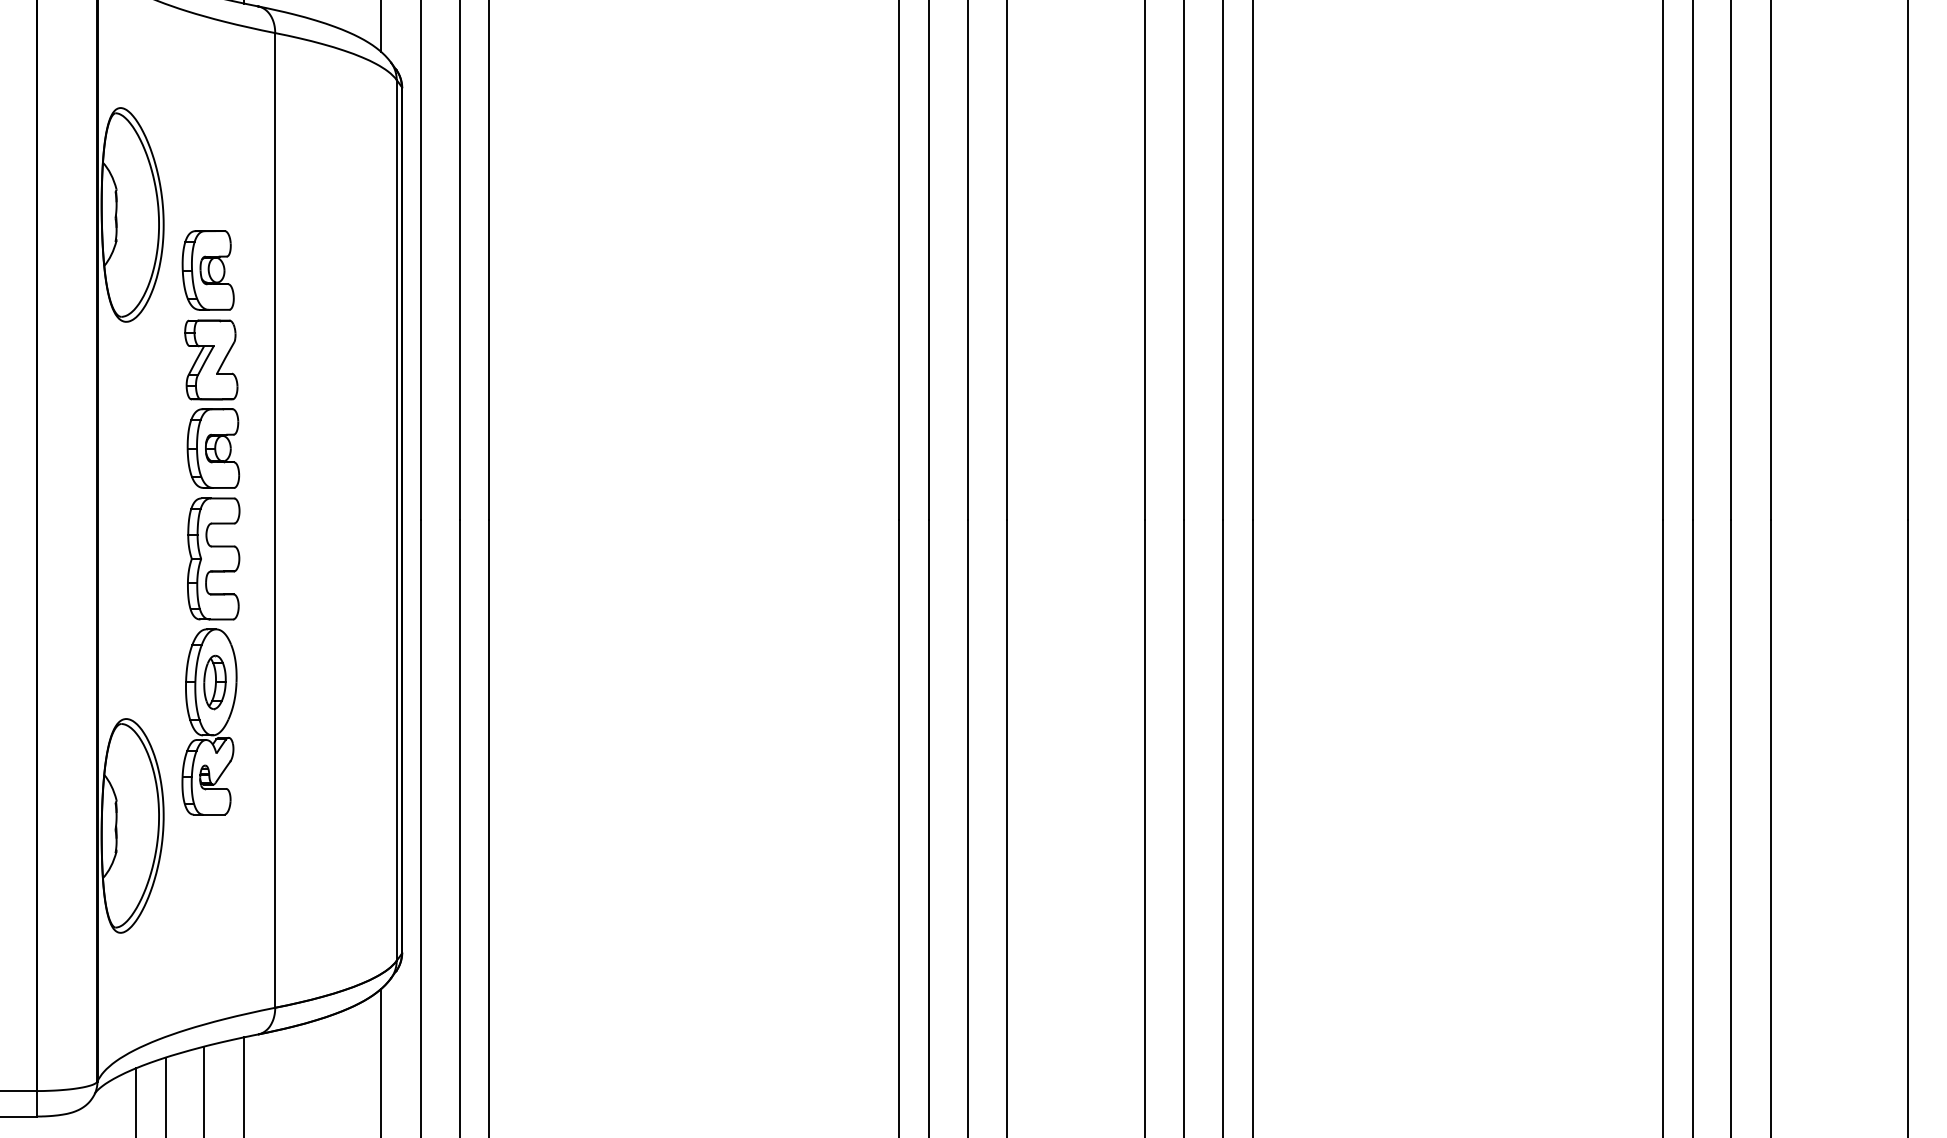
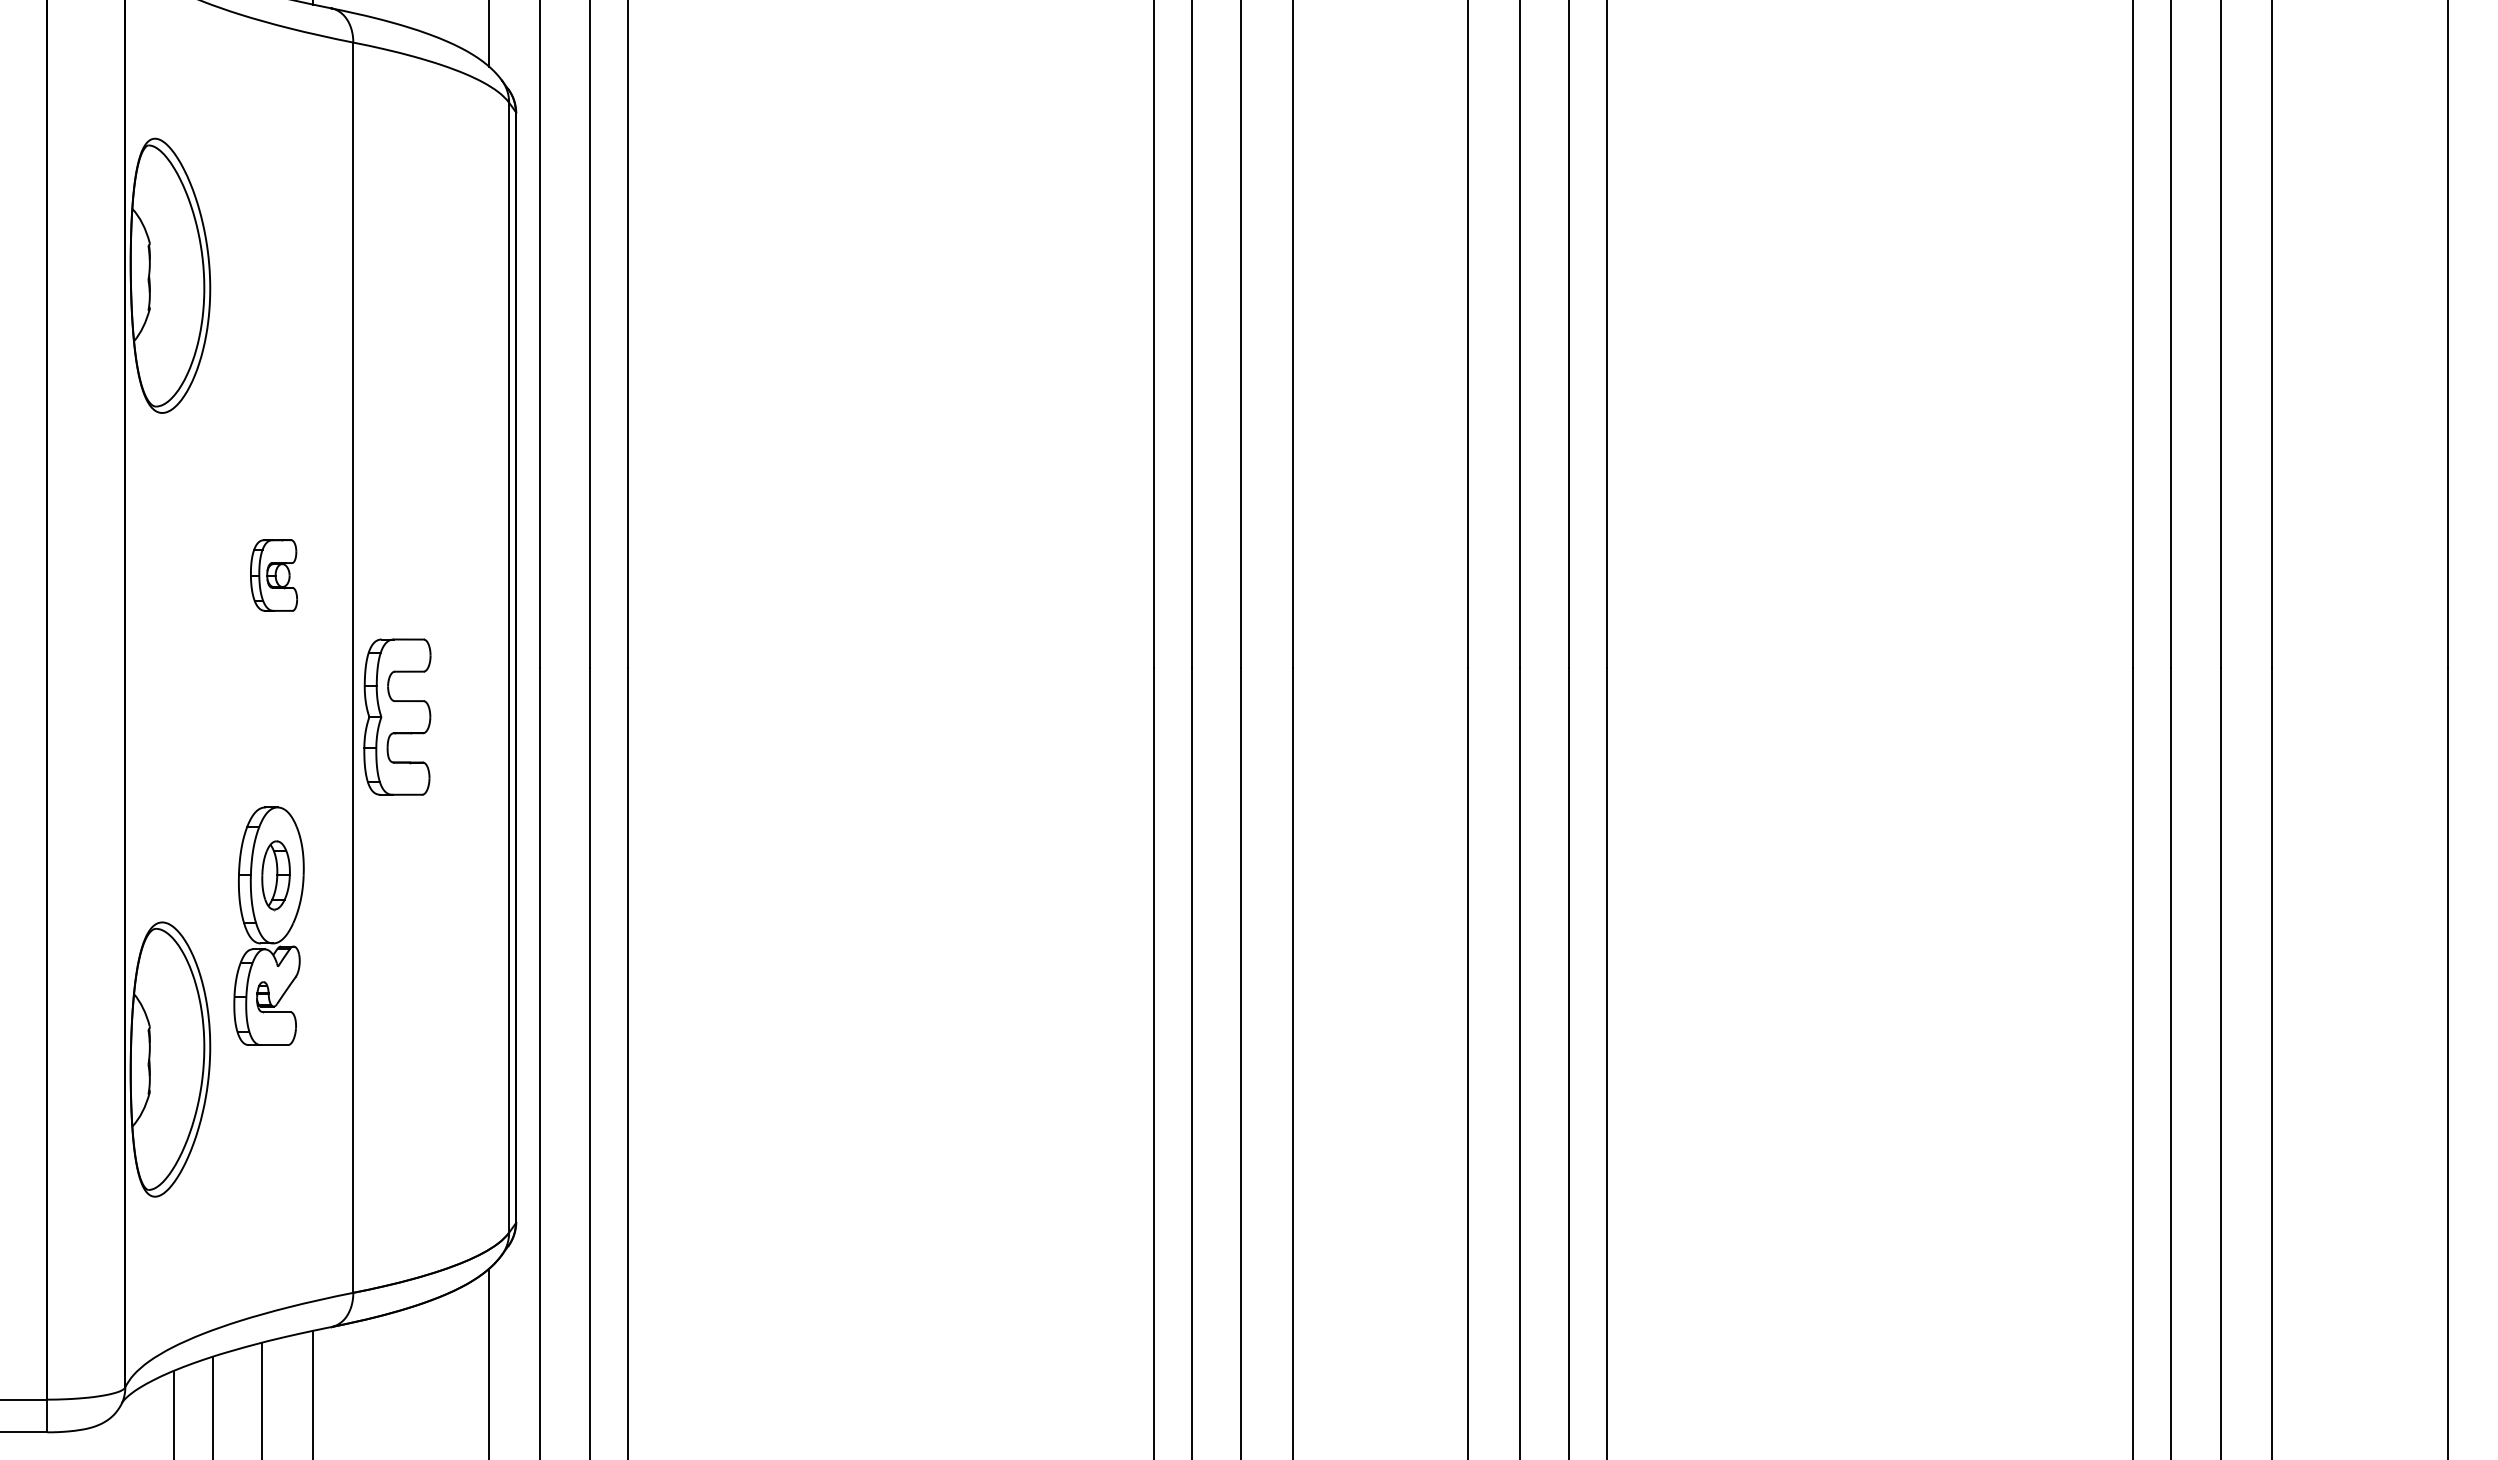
part: (208, 270) -> (267, 346), removed
part: (211, 359) -> (271, 461), removed
part: (213, 448) -> (273, 575), size x0.7
part: (213, 558) -> (397, 716), moved

